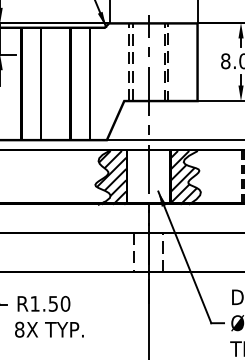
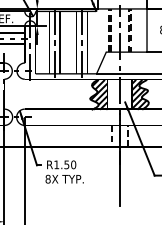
line: (31, 87) -> (54, 44), added
line: (79, 87) -> (81, 44), added

